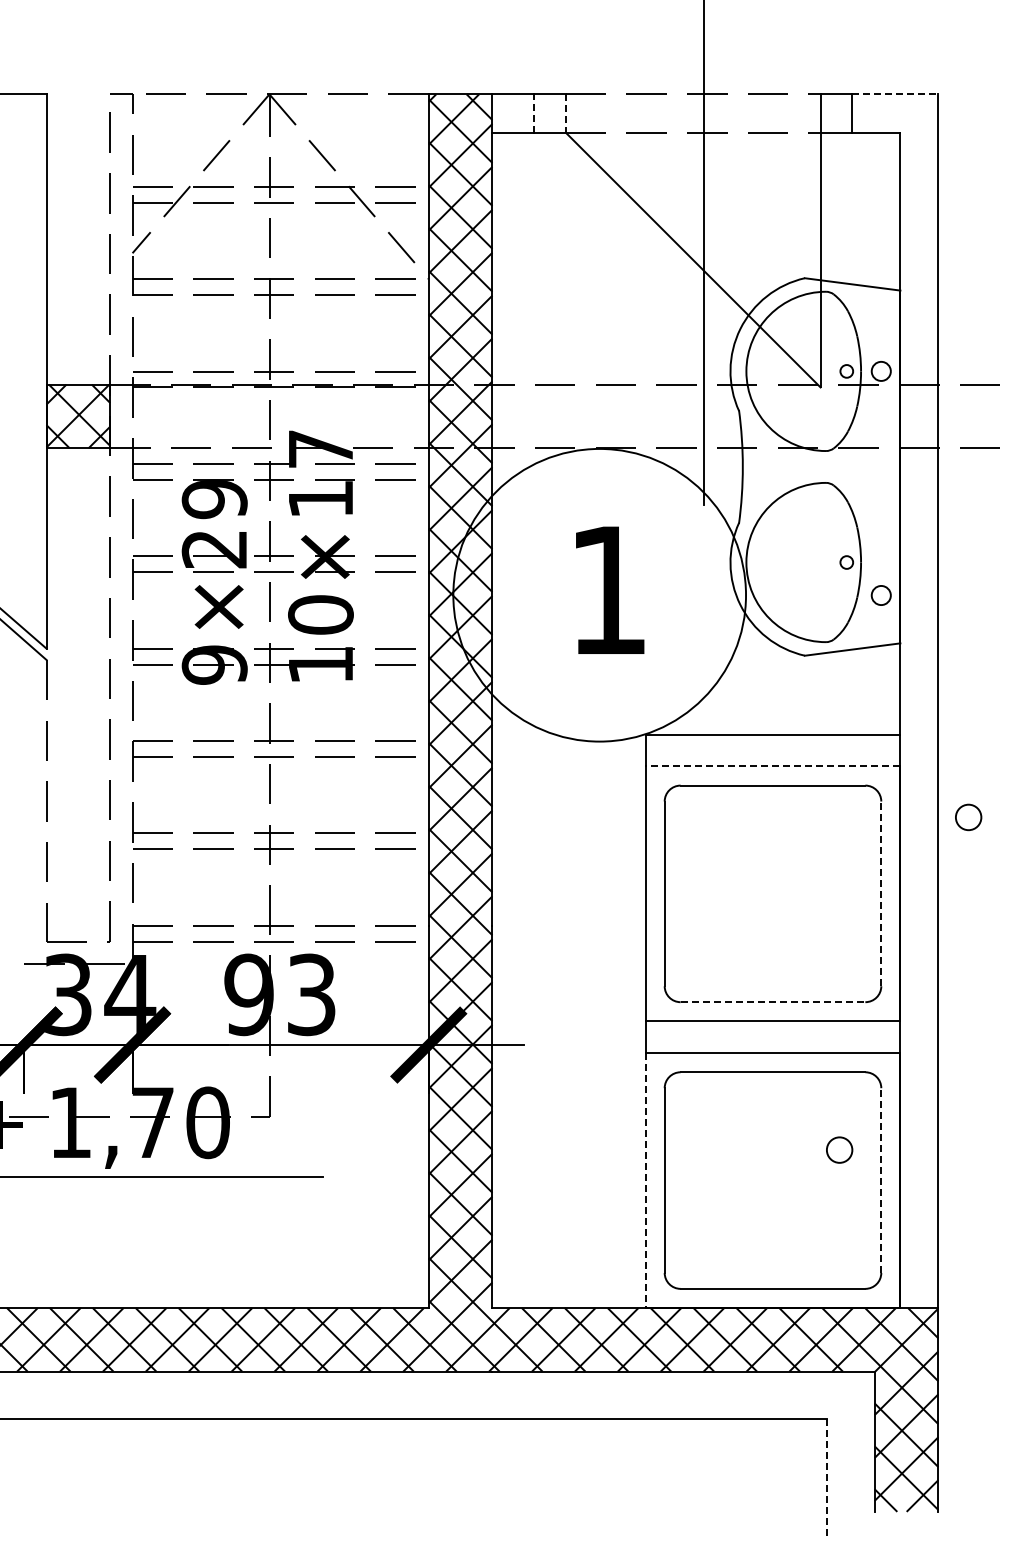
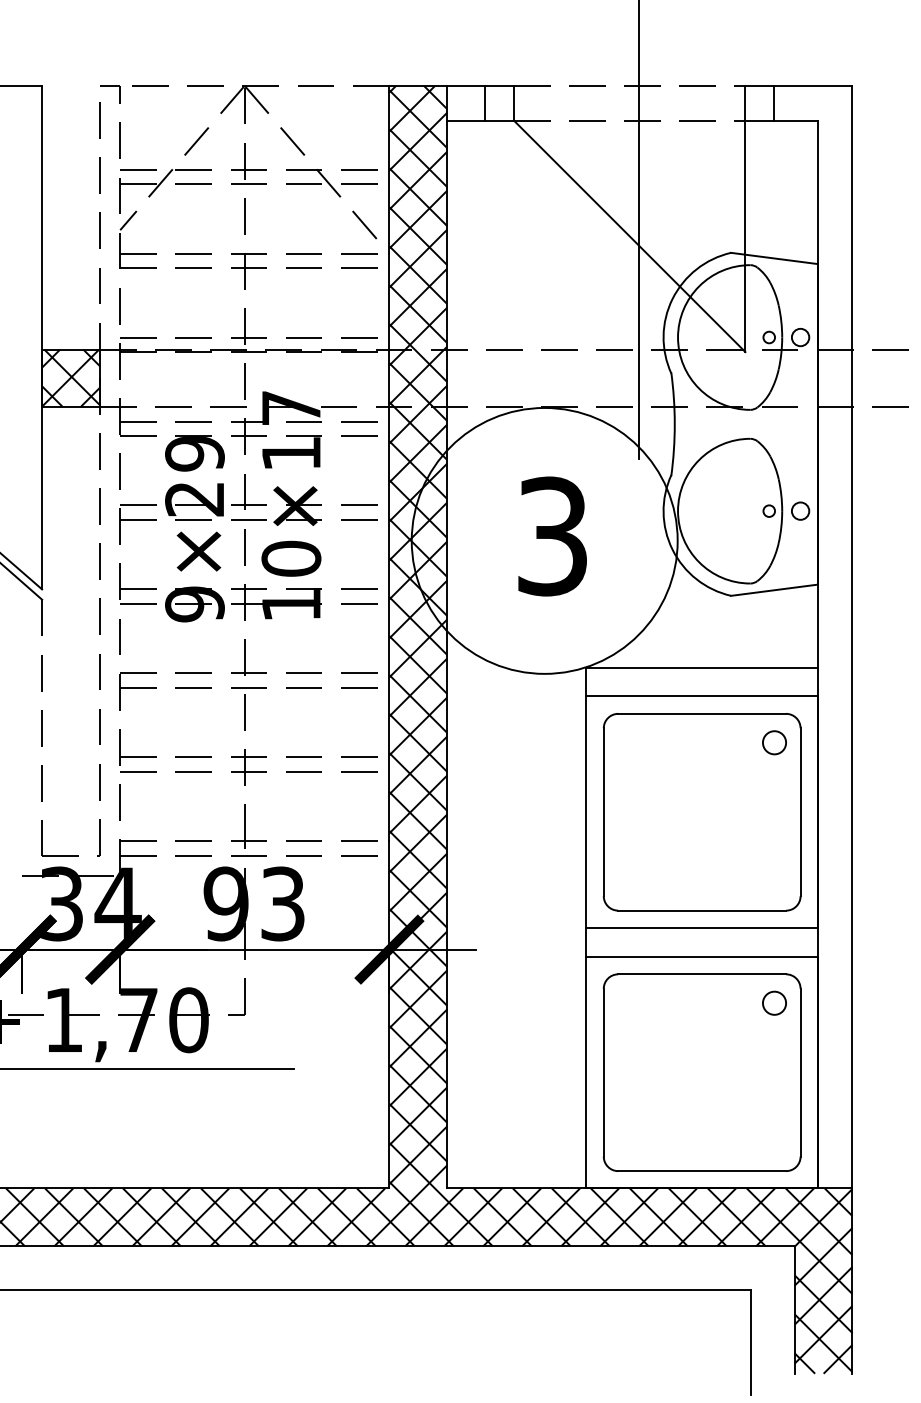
line: (895, 94) -> (813, 85), dashed -> solid
line: (533, 113) -> (484, 103), dashed -> solid
line: (565, 113) -> (513, 103), dashed -> solid
text: (608, 590) -> (552, 536), 1 -> 3
circle: (880, 595) -> (799, 511), moved
line: (772, 766) -> (701, 696), dashed -> solid
circle: (968, 817) -> (774, 742), moved
line: (881, 893) -> (800, 811), dashed -> solid
line: (773, 1002) -> (702, 910), dashed -> solid
circle: (839, 1149) -> (774, 1002), moved
line: (881, 1180) -> (800, 1072), dashed -> solid
line: (645, 1181) -> (586, 1073), dashed -> solid
line: (826, 1478) -> (750, 1343), dashed -> solid

